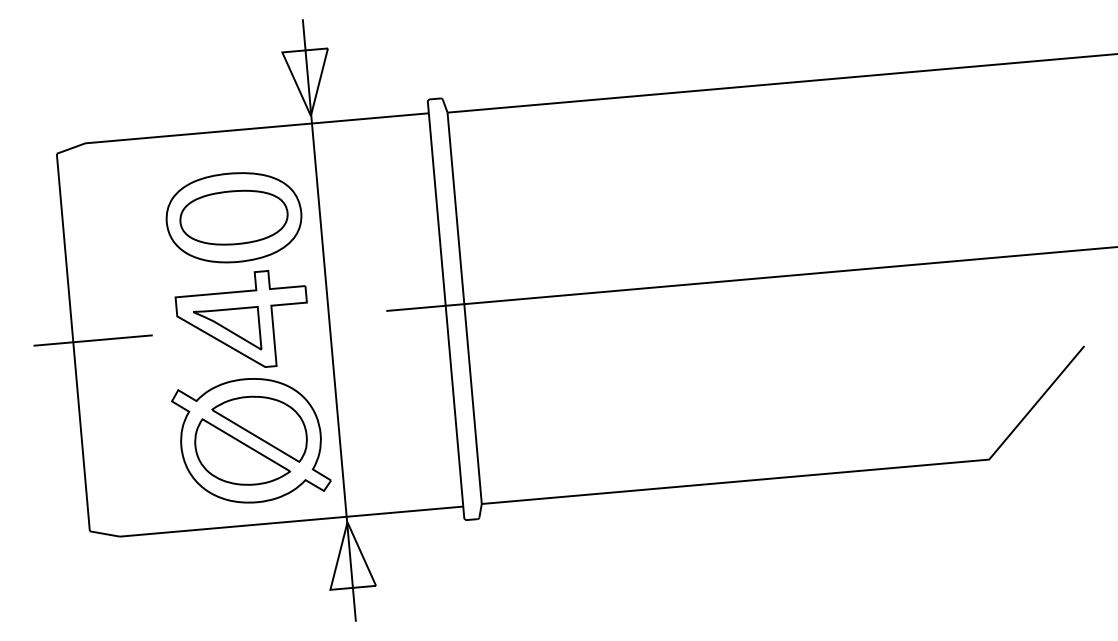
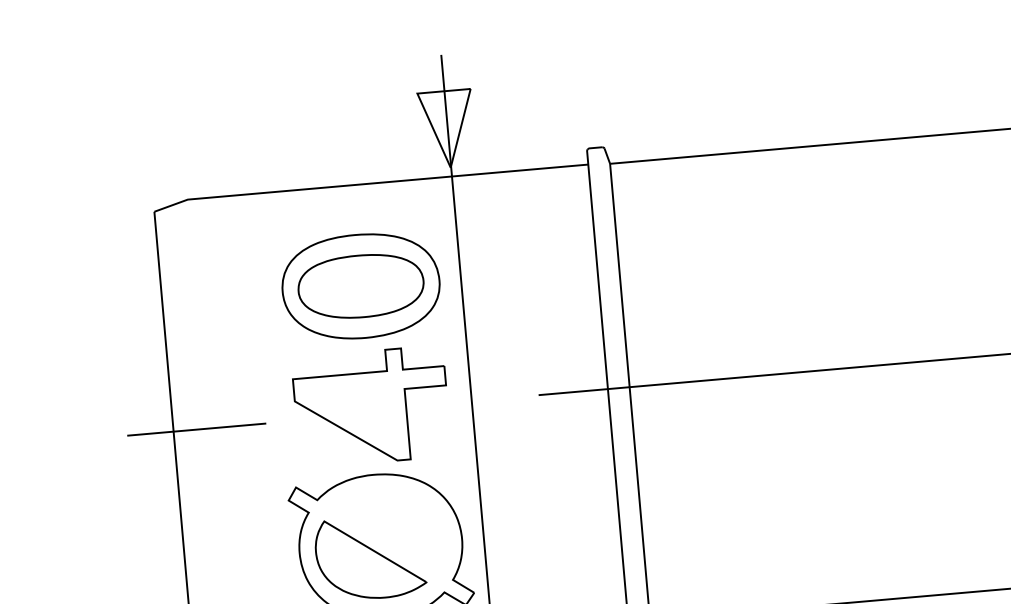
part: (227, 328) -> (353, 415), removed
part: (259, 428) -> (390, 532), removed

